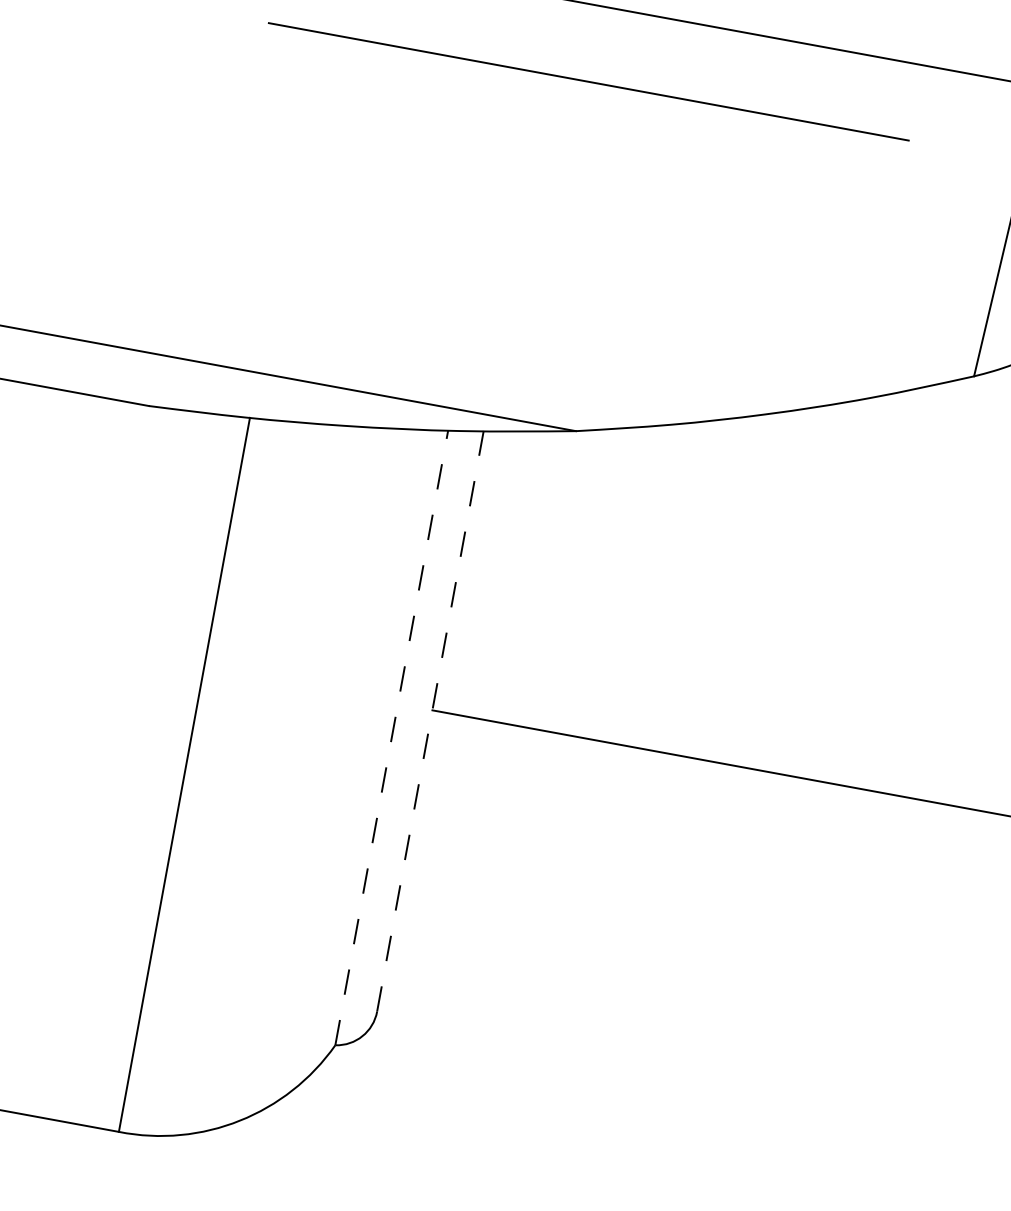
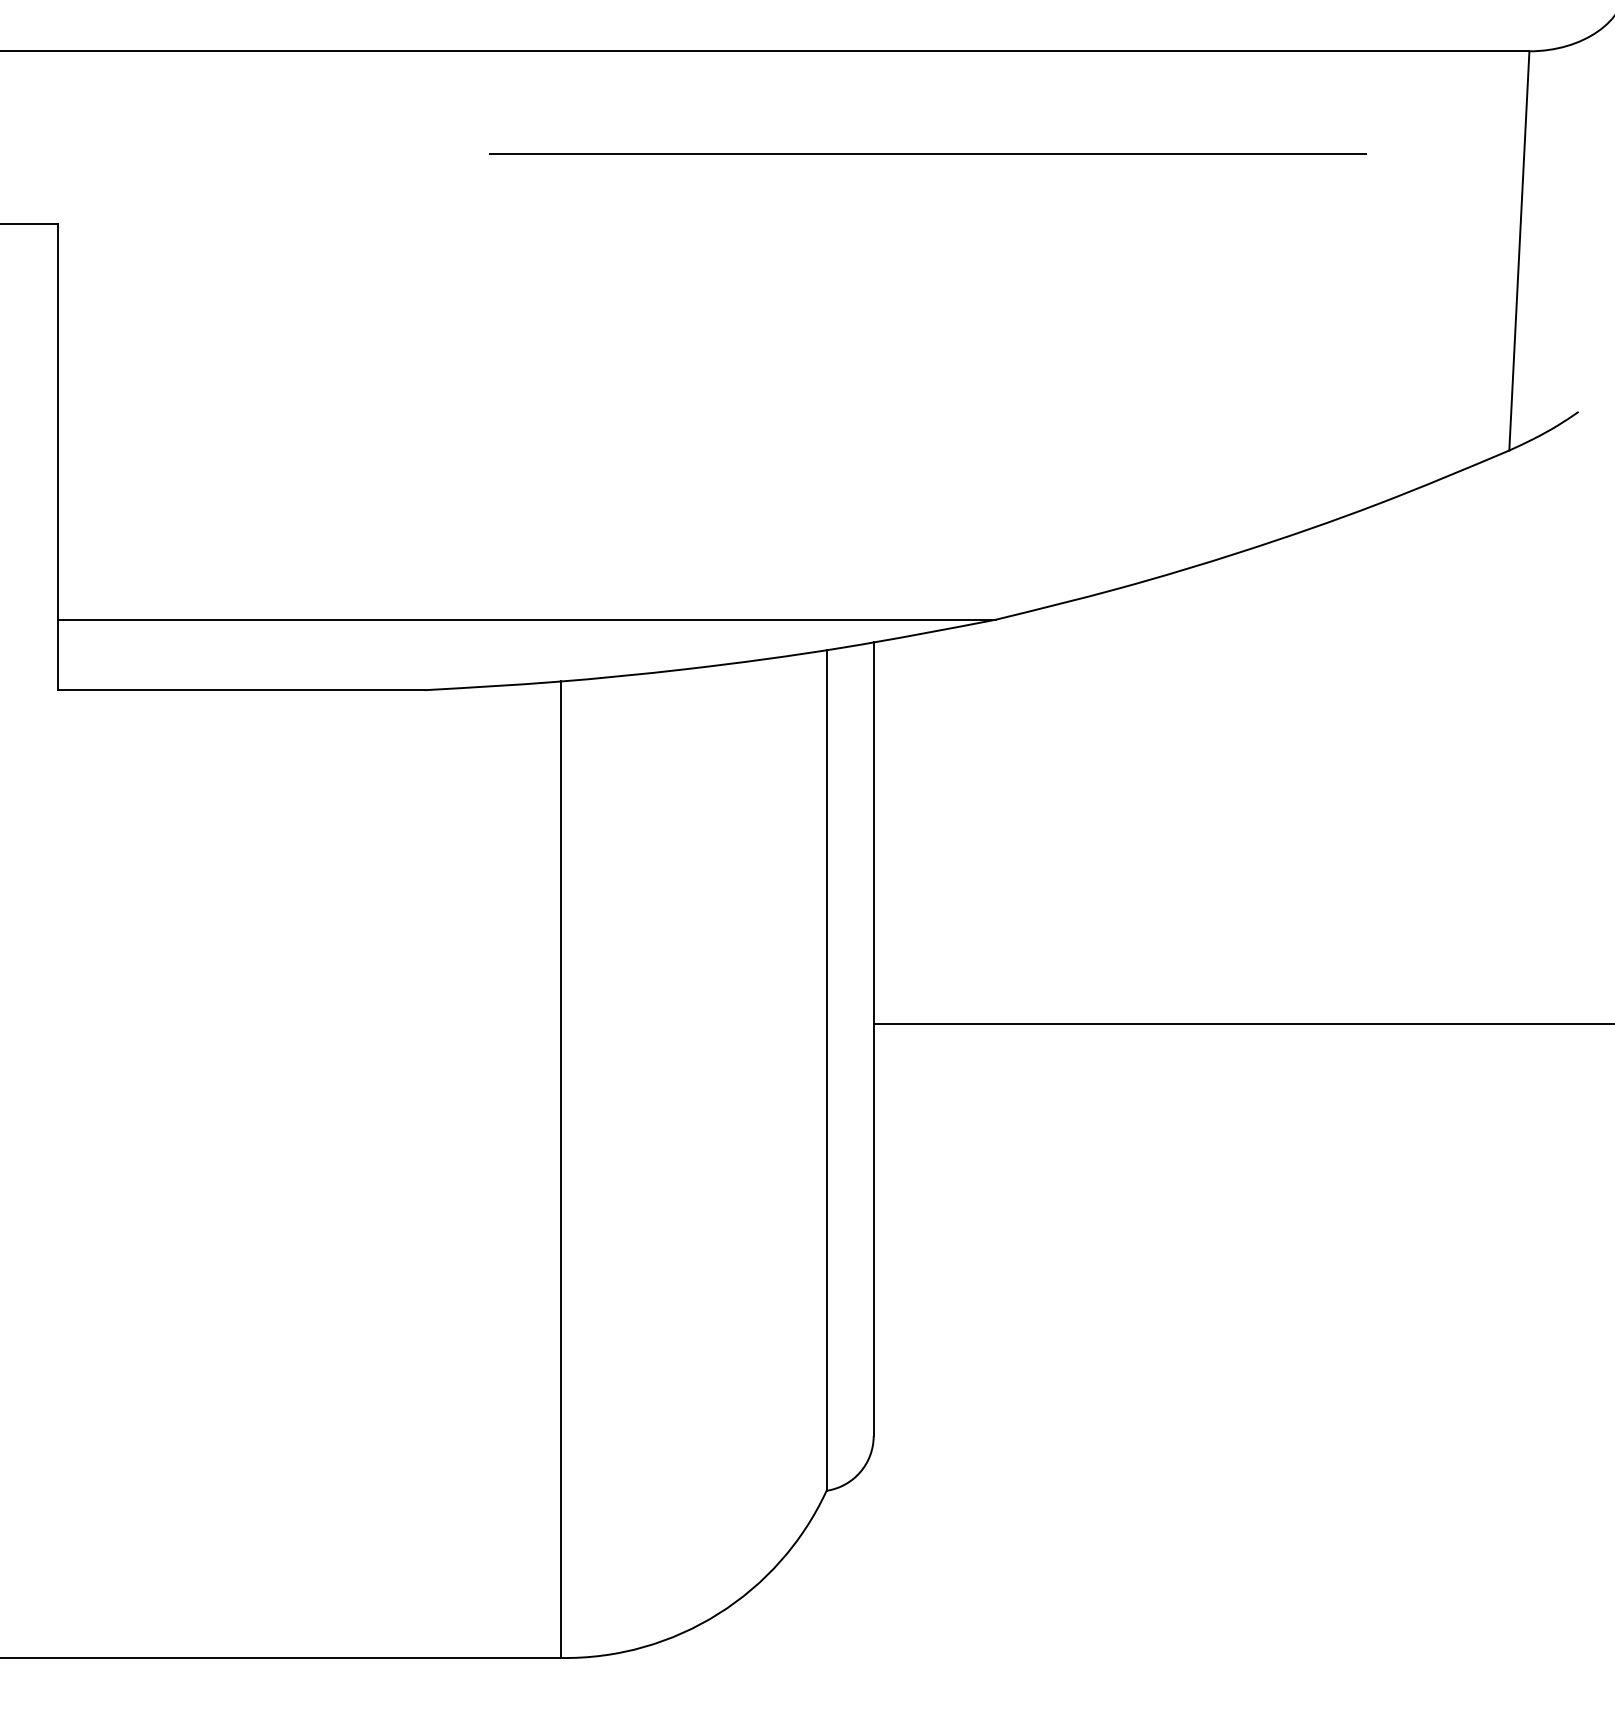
line: (430, 720) -> (873, 1038), dashed -> solid
line: (391, 737) -> (826, 1070), dashed -> solid

